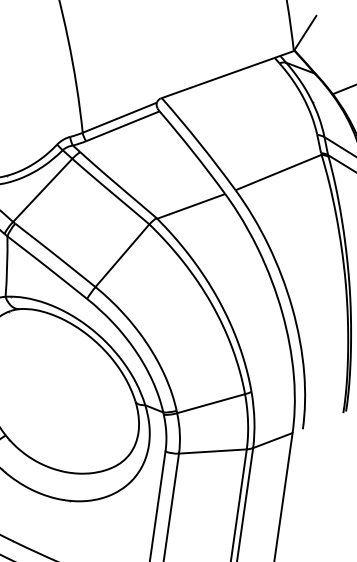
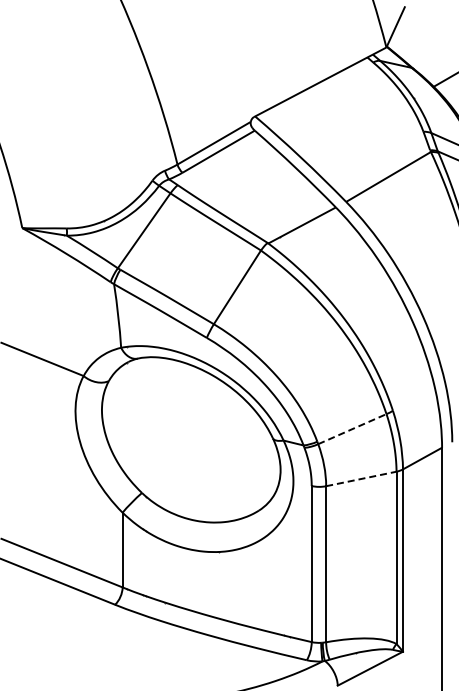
line: (211, 403) -> (352, 428), solid -> dashed
line: (213, 451) -> (361, 478), solid -> dashed

